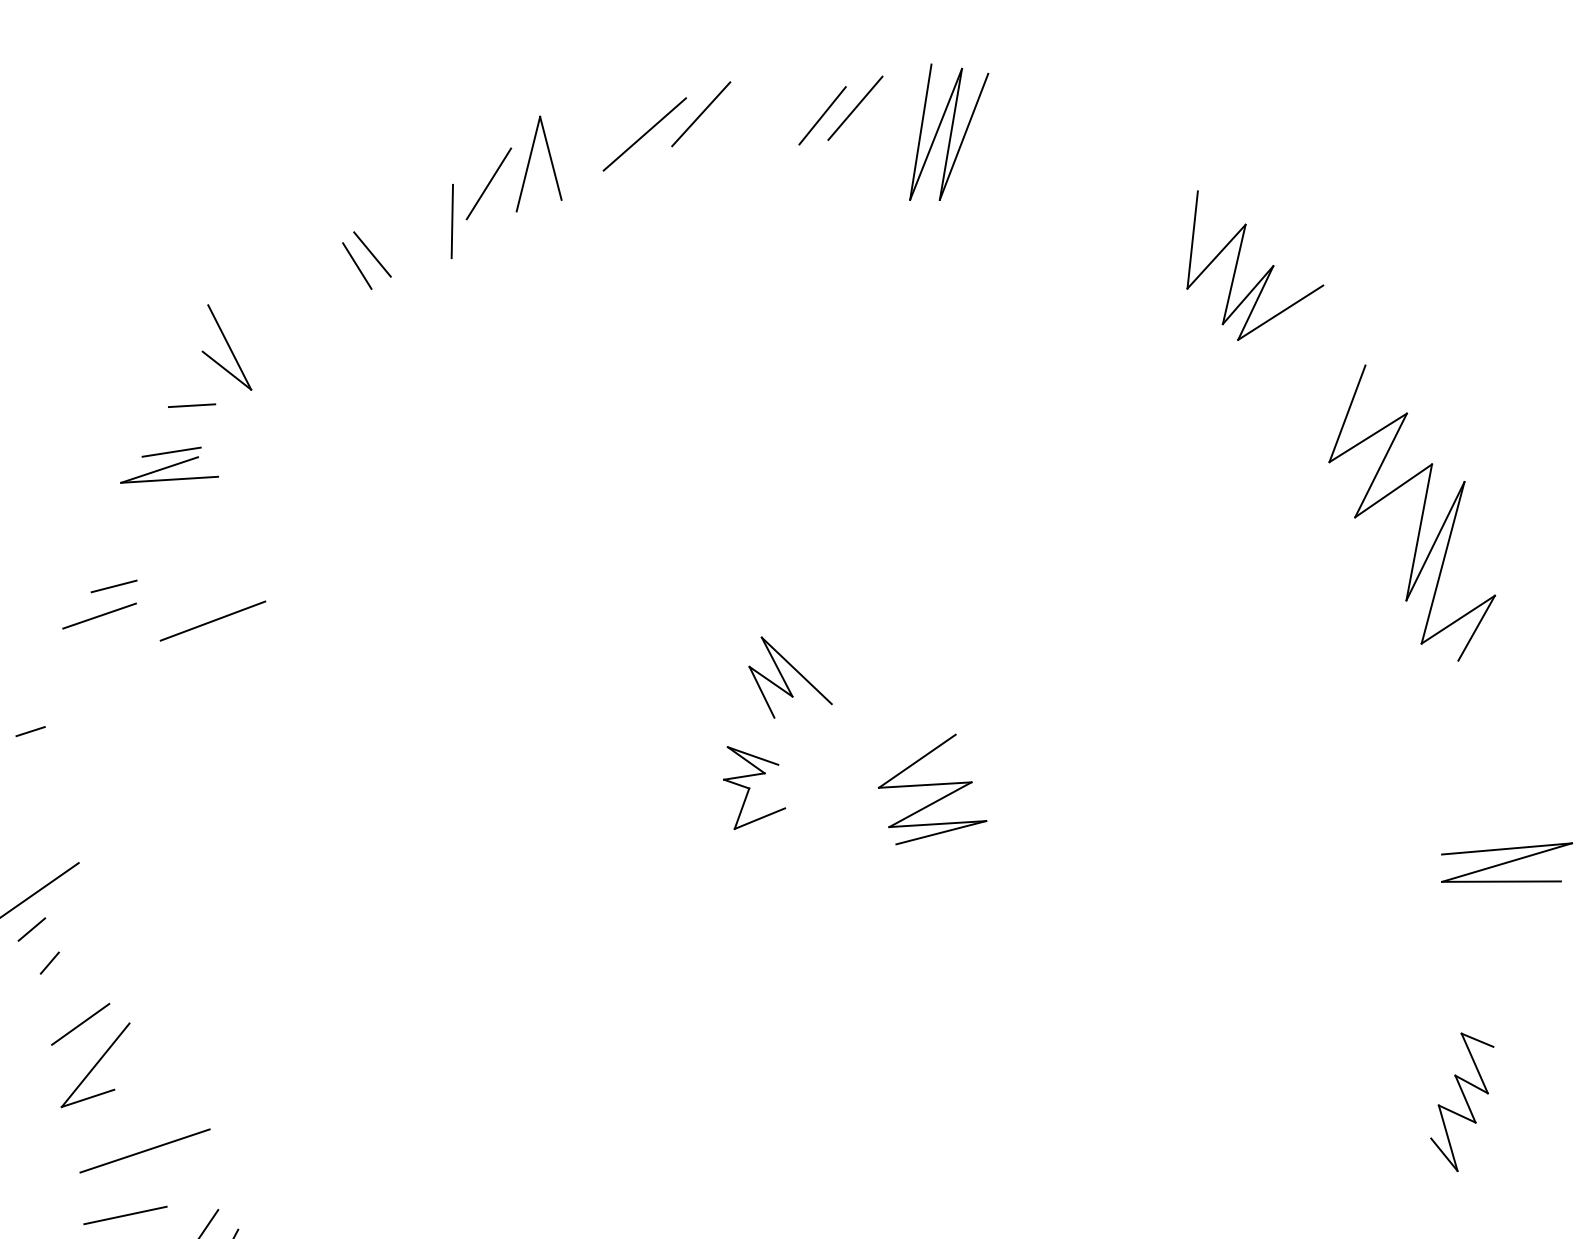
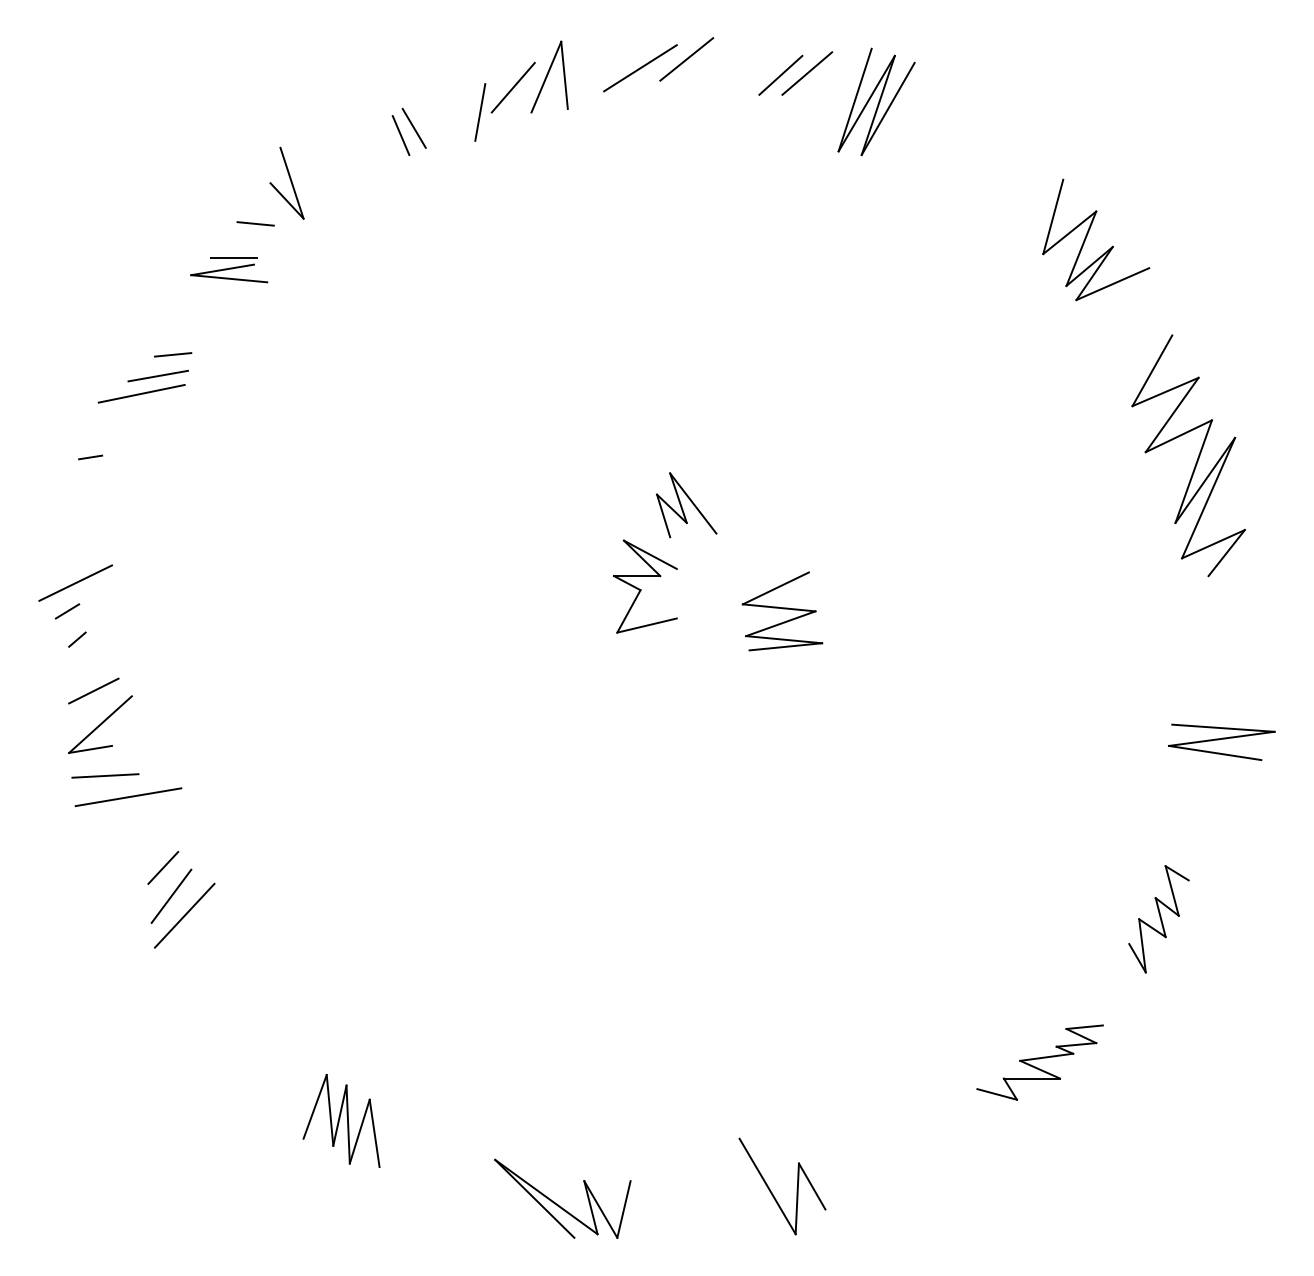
line: (212, 620) -> (141, 393), moved
part: (753, 784) -> (645, 586), size x1.43
line: (125, 1214) -> (105, 775), moved

